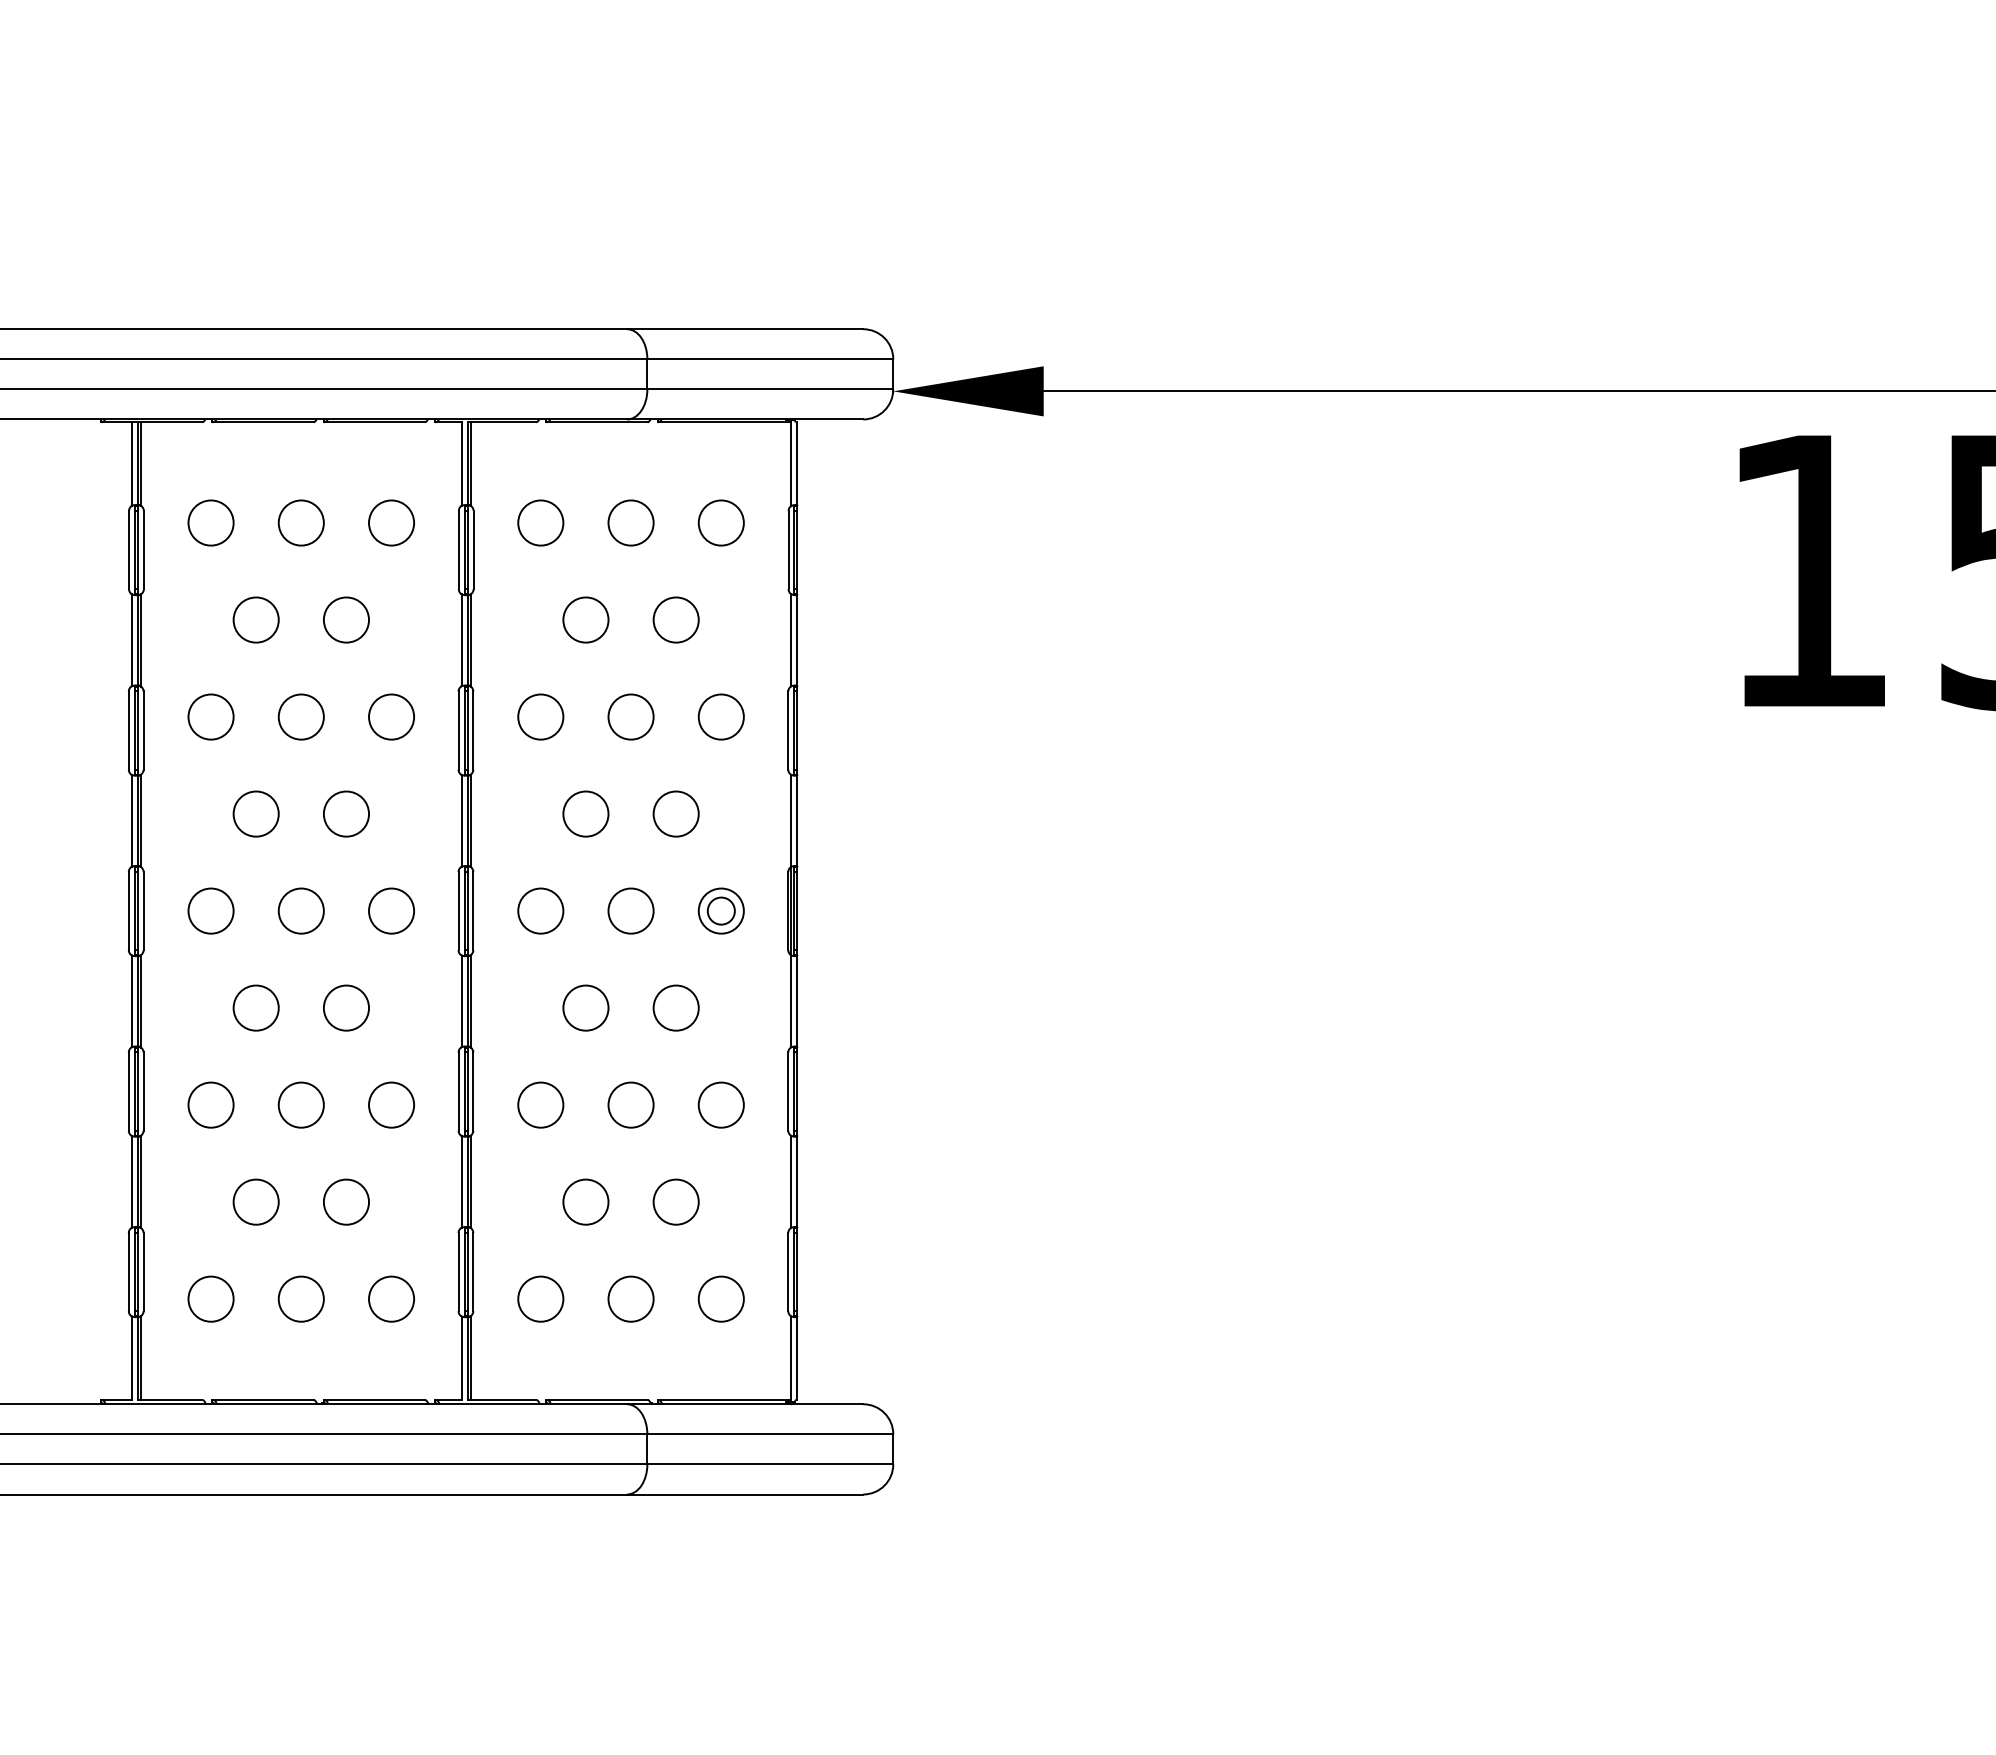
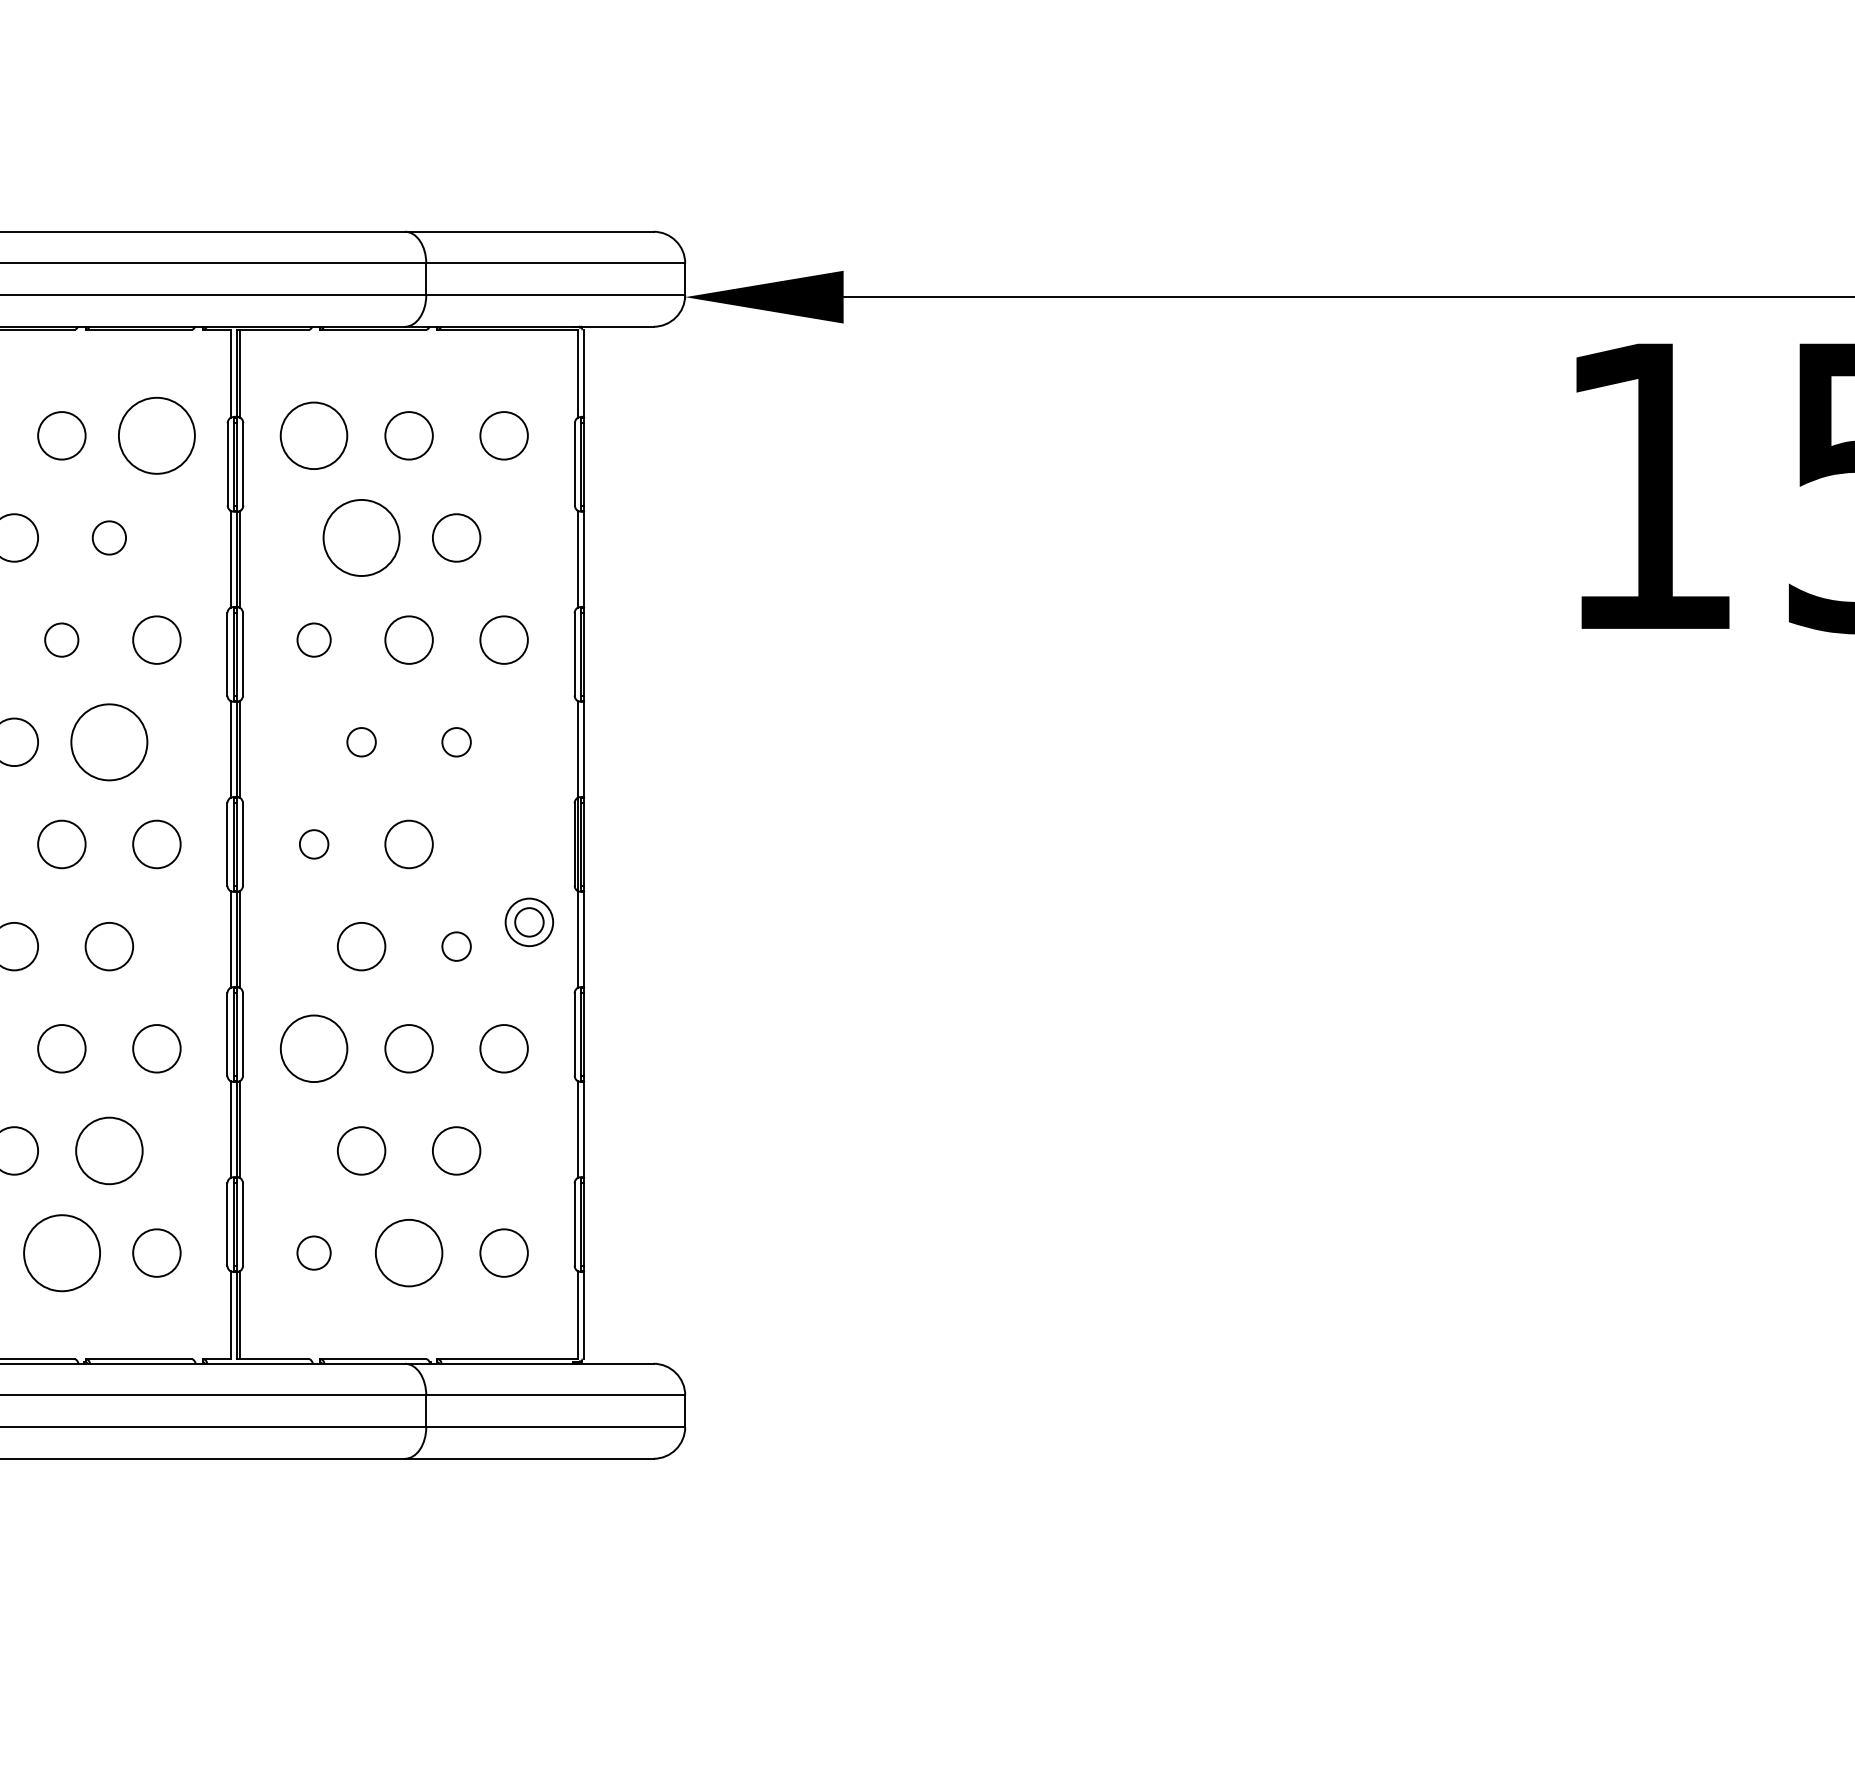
circle: (391, 522) -> (156, 435), size x1.6
circle: (540, 522) -> (313, 435), size x1.4
circle: (346, 619) -> (109, 537), size x0.7
circle: (585, 619) -> (361, 537), size x1.6
circle: (300, 716) -> (61, 639), size x0.7
circle: (540, 716) -> (313, 639), size x0.7
circle: (346, 813) -> (109, 741), size x1.6
circle: (585, 813) -> (361, 741), size x0.6
circle: (675, 813) -> (455, 741), size x0.6
circle: (540, 910) -> (313, 843), size x0.6
part: (720, 910) -> (528, 921), moved
circle: (675, 1007) -> (455, 945), size x0.6
circle: (540, 1104) -> (313, 1048), size x1.4
circle: (346, 1201) -> (109, 1150), size x1.4
circle: (300, 1298) -> (61, 1252), size x1.6
circle: (540, 1298) -> (313, 1252), size x0.7
circle: (630, 1298) -> (408, 1252), size x1.4

